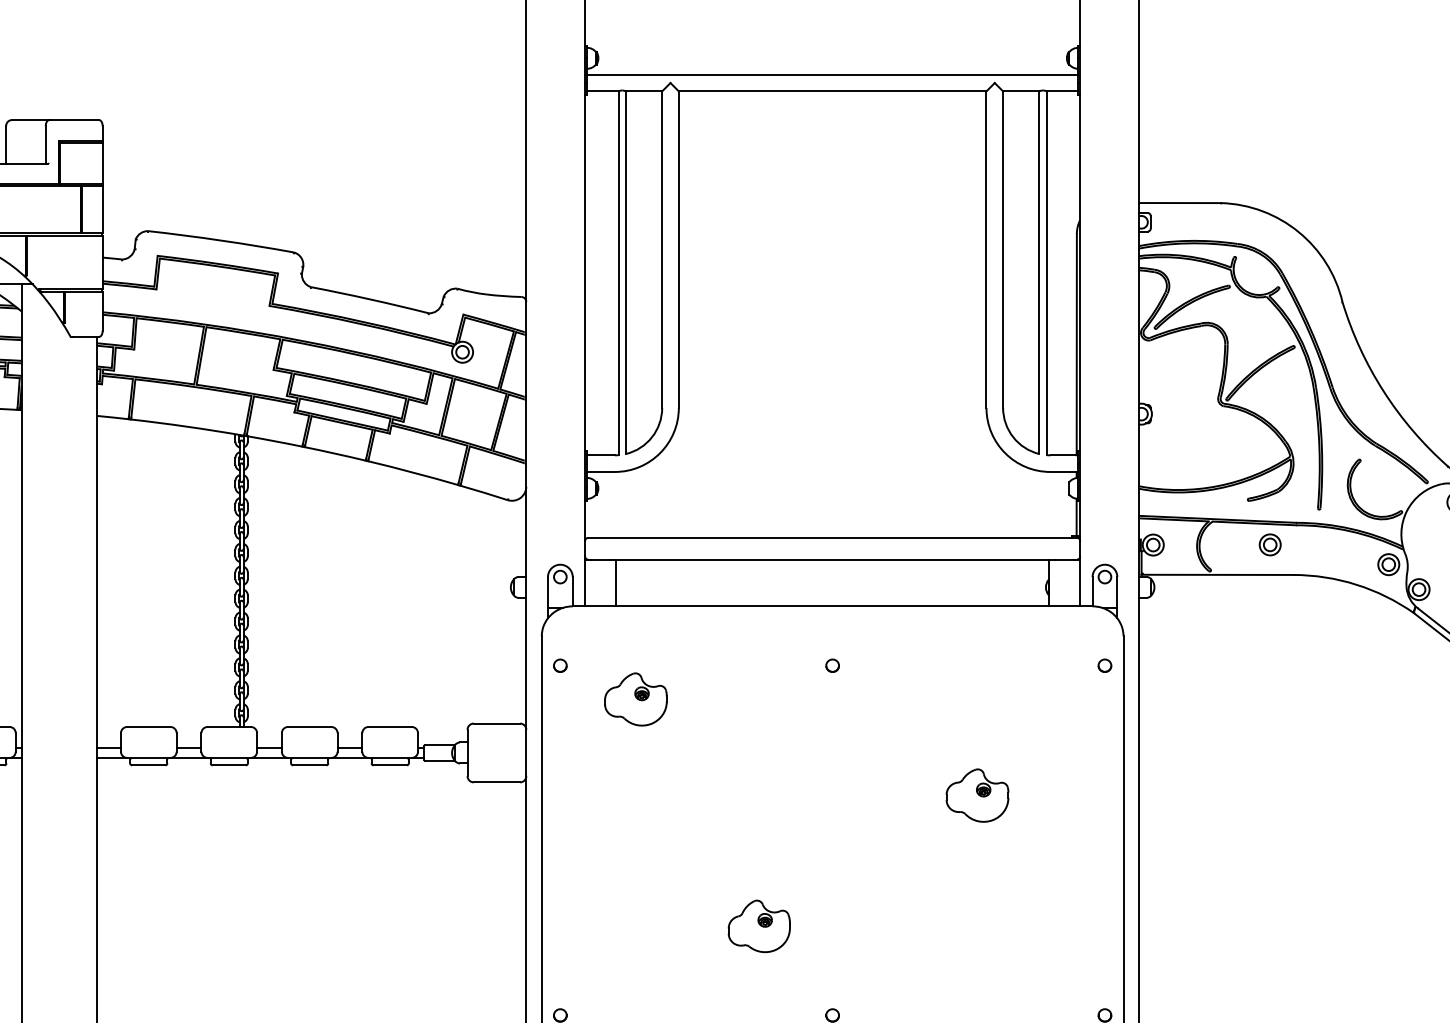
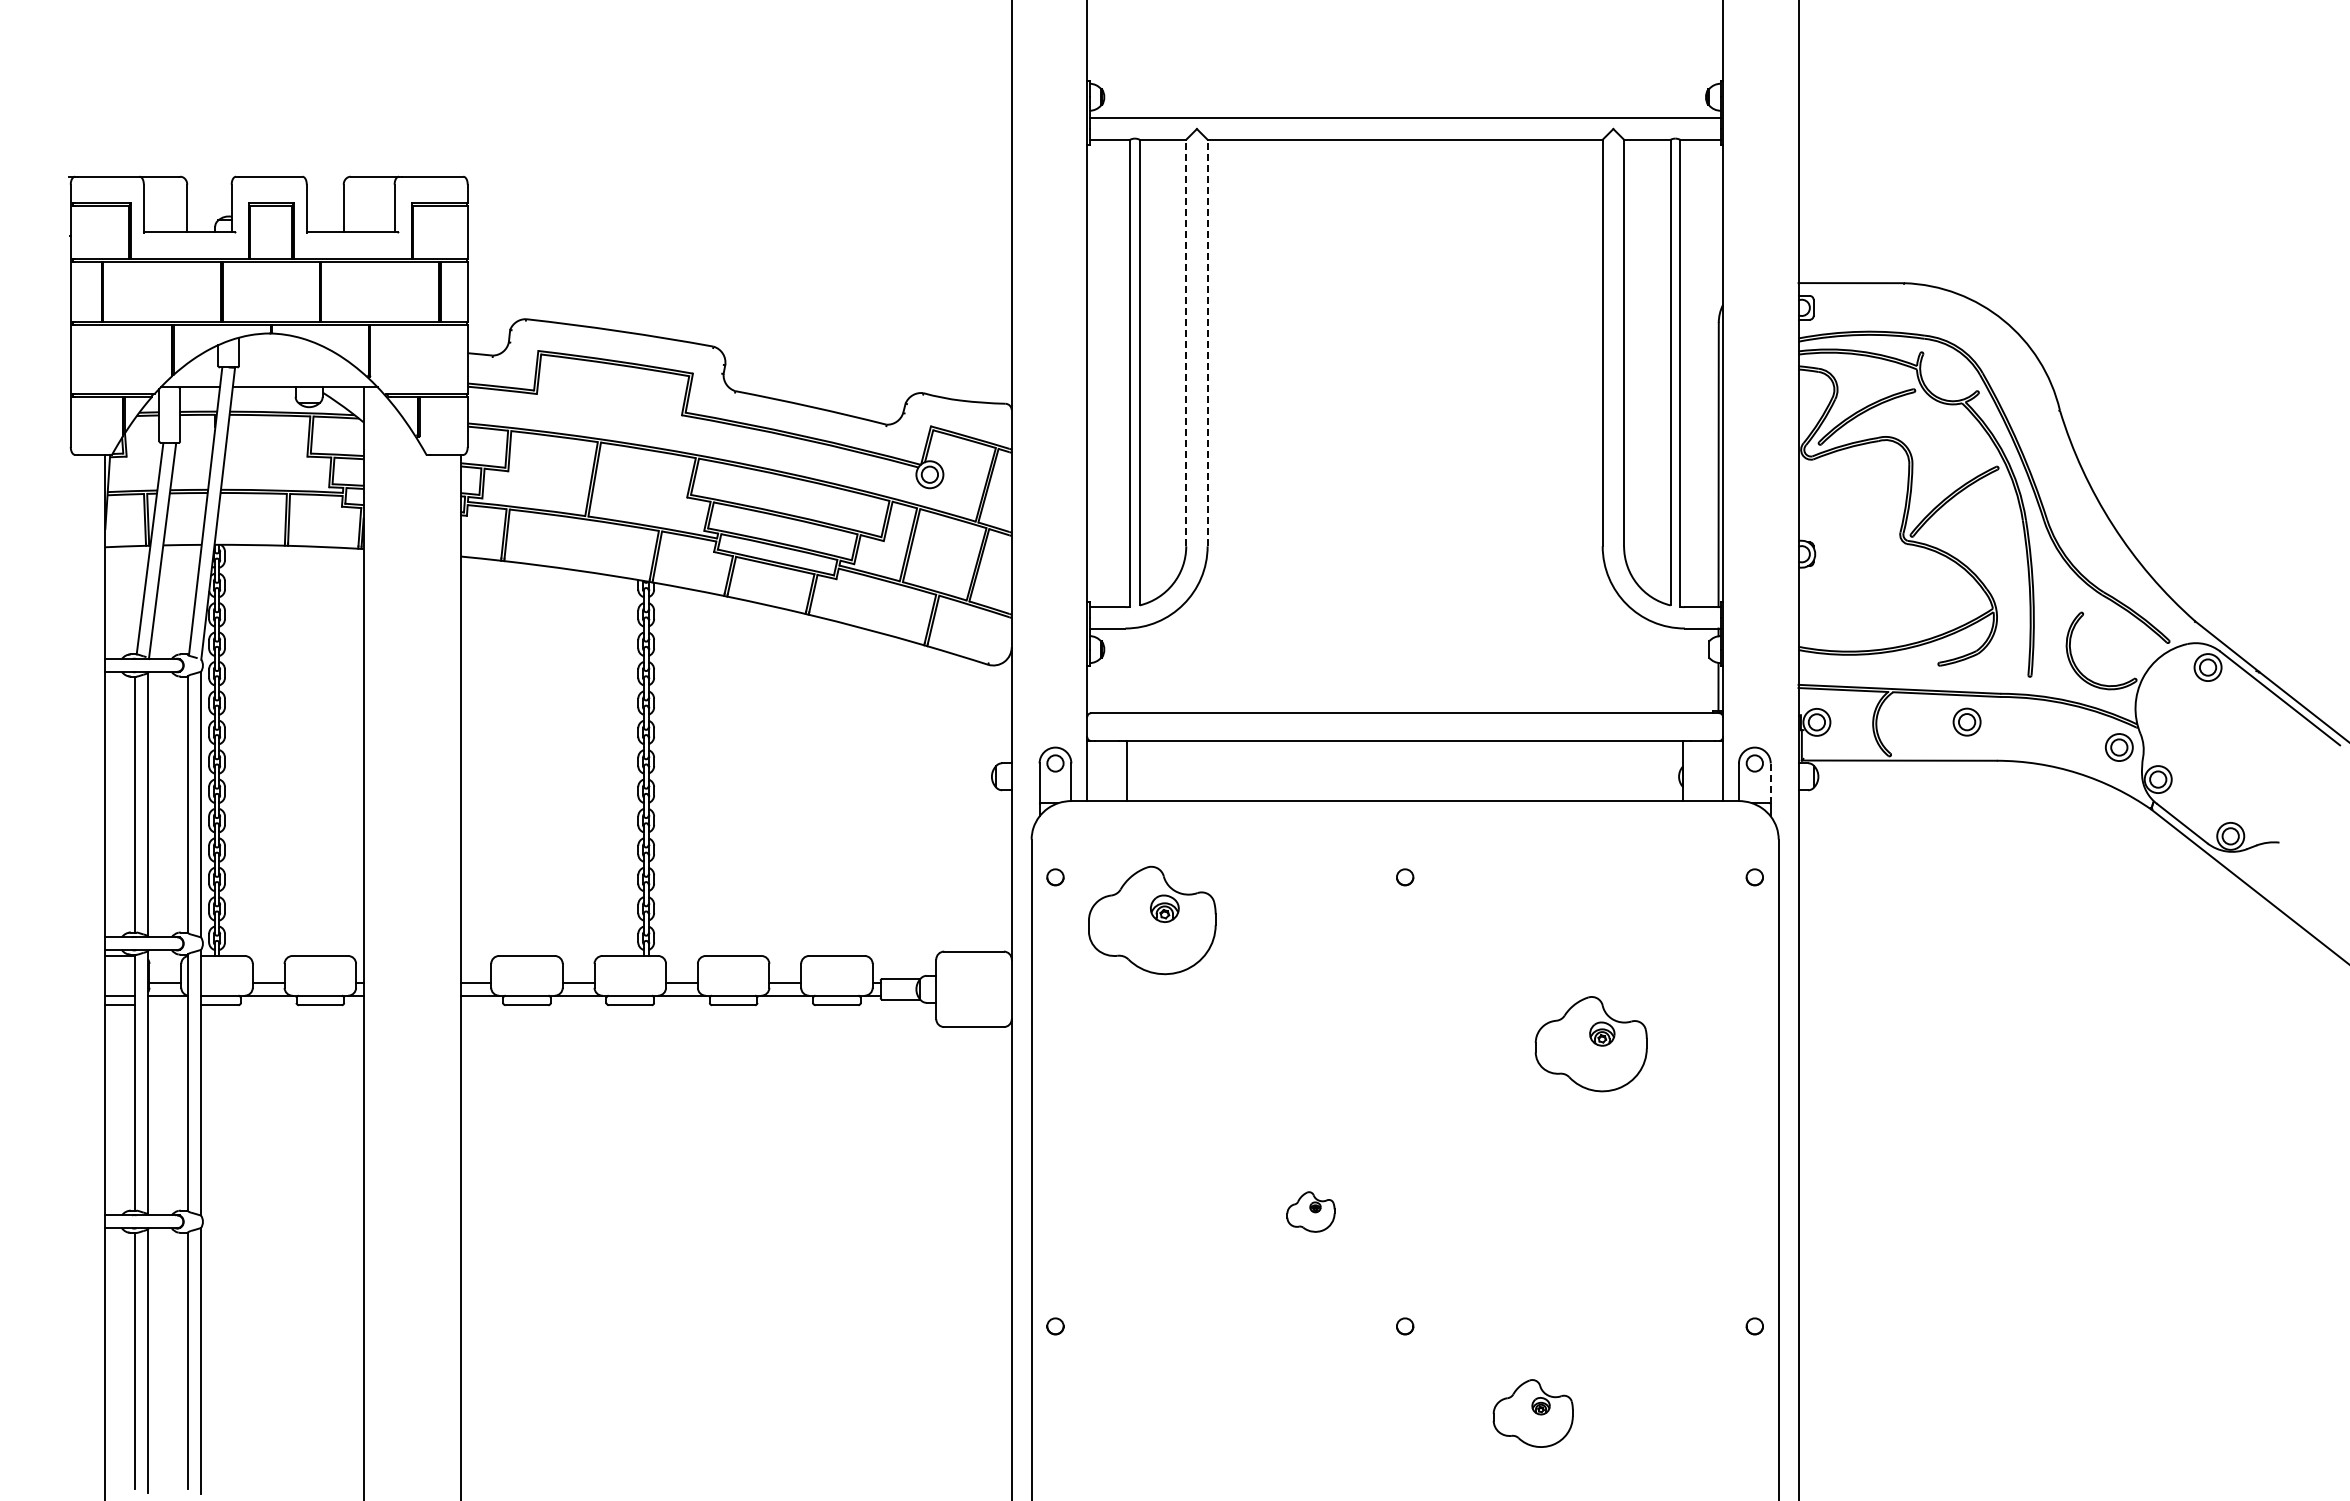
line: (662, 249) -> (1186, 342), solid -> dashed
line: (678, 249) -> (1207, 342), solid -> dashed
line: (1117, 592) -> (1770, 783), solid -> dashed
part: (635, 699) -> (1152, 920), size x1.6
part: (976, 795) -> (1590, 1043), size x1.4
part: (758, 925) -> (1310, 1211), size x0.6

